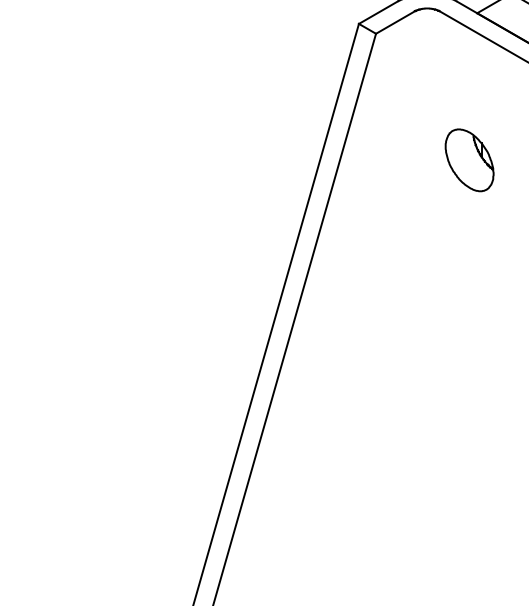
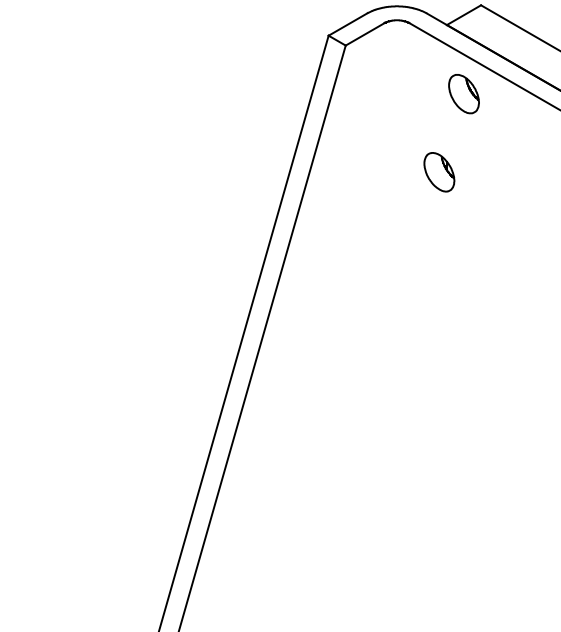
part: (493, 82) -> (463, 94), added
part: (469, 160) -> (439, 172), size x0.62

